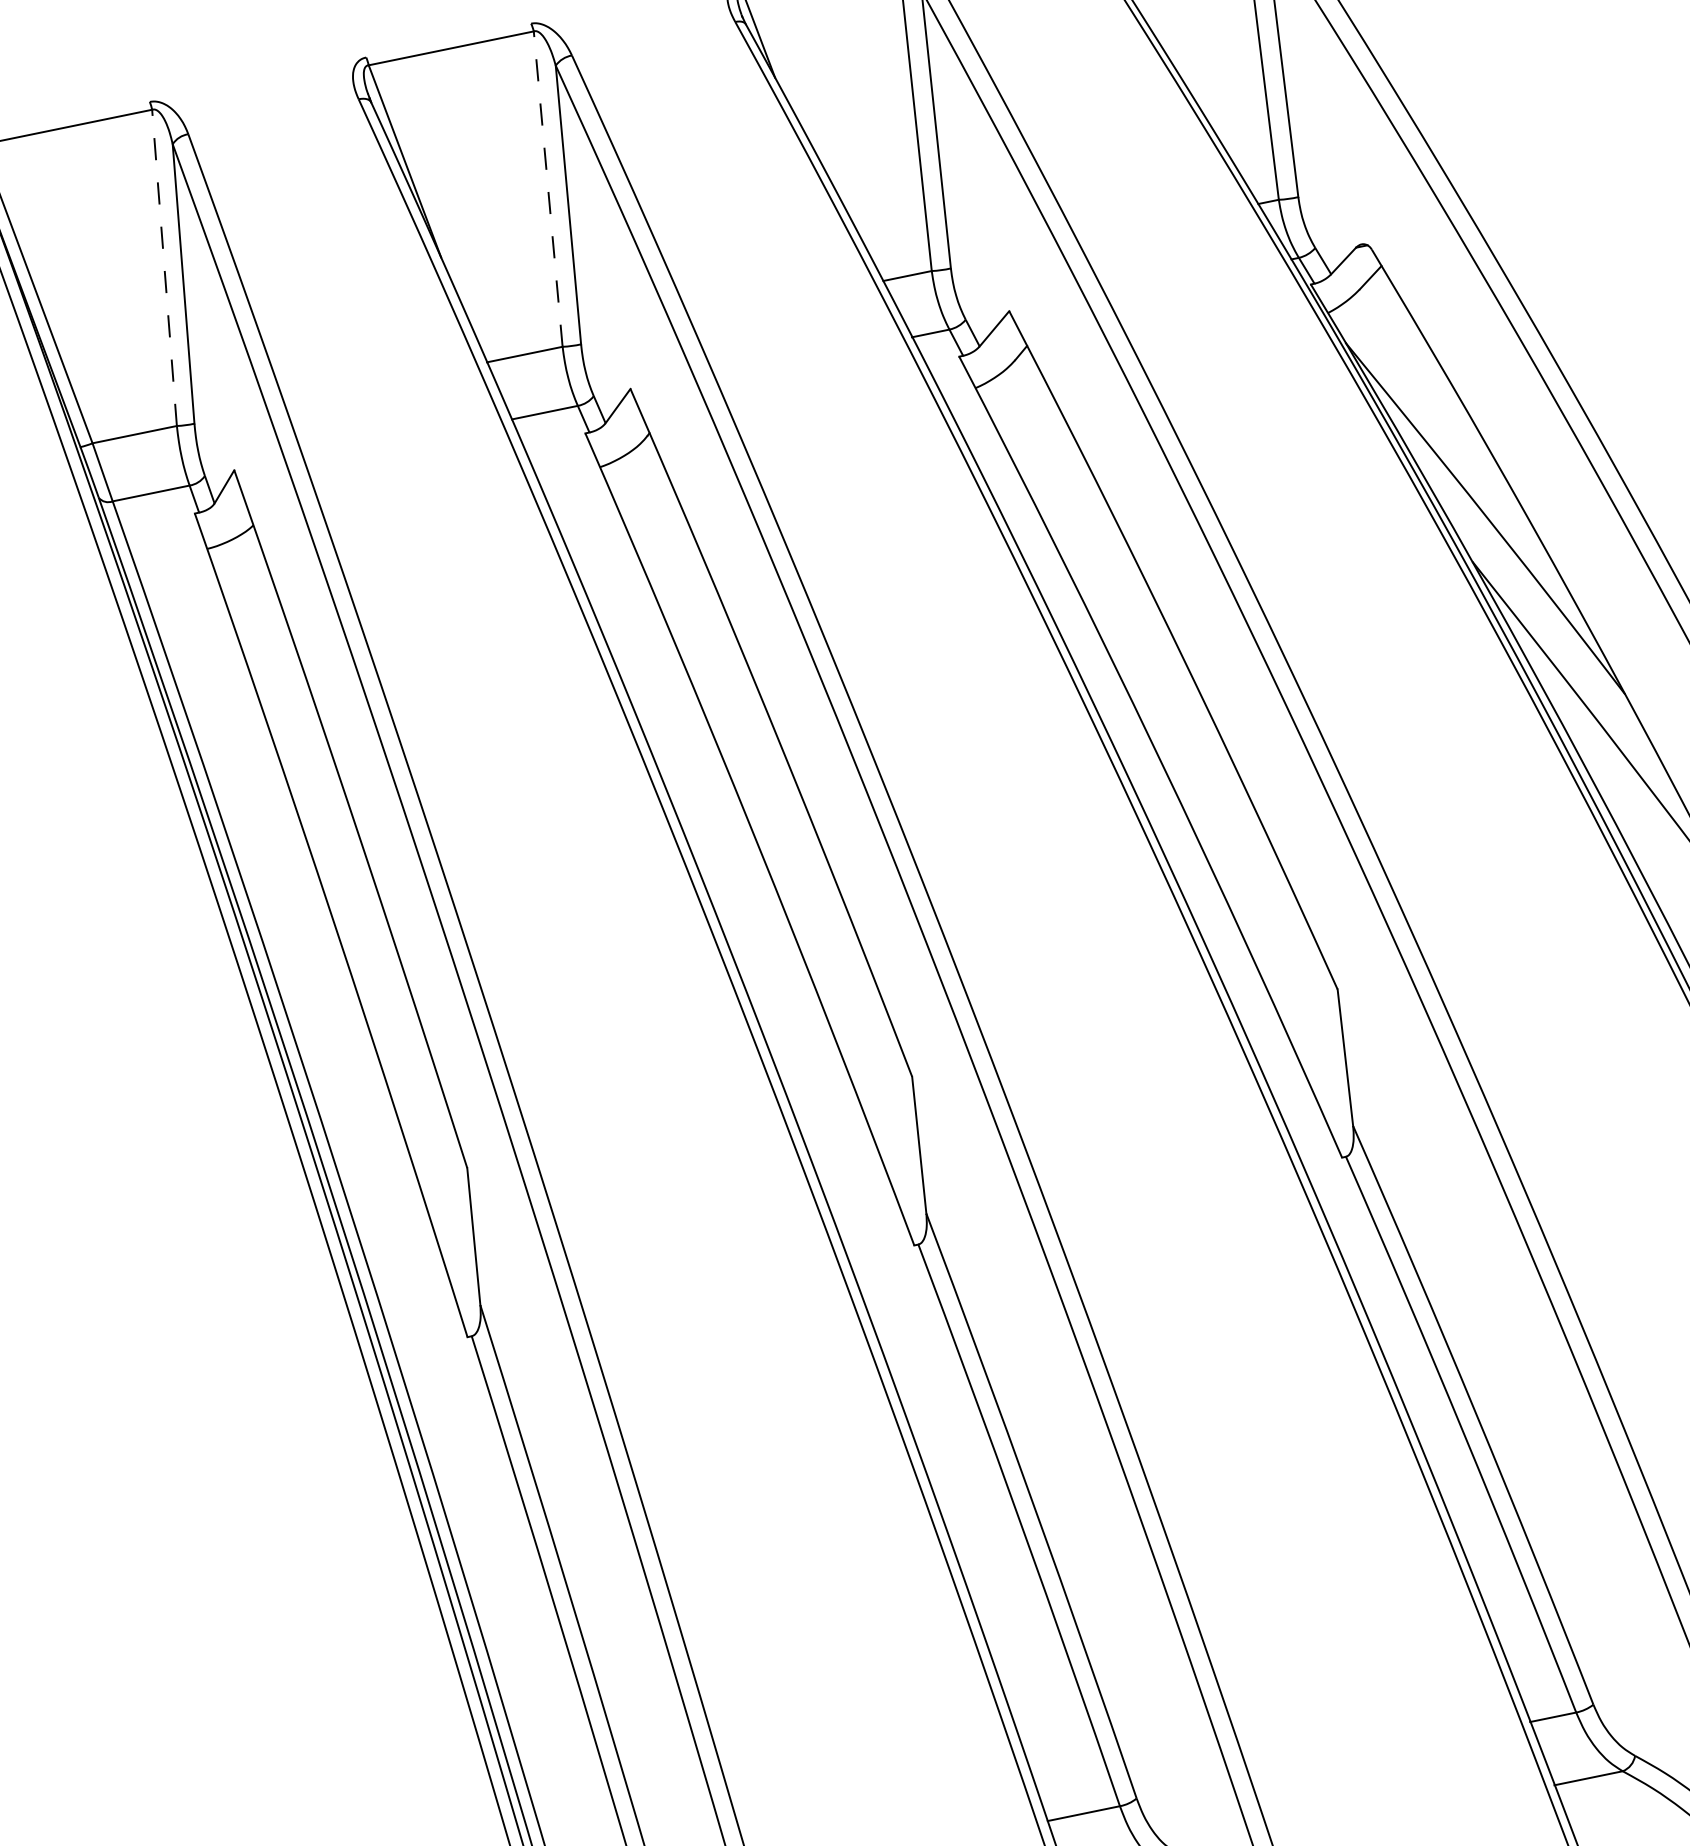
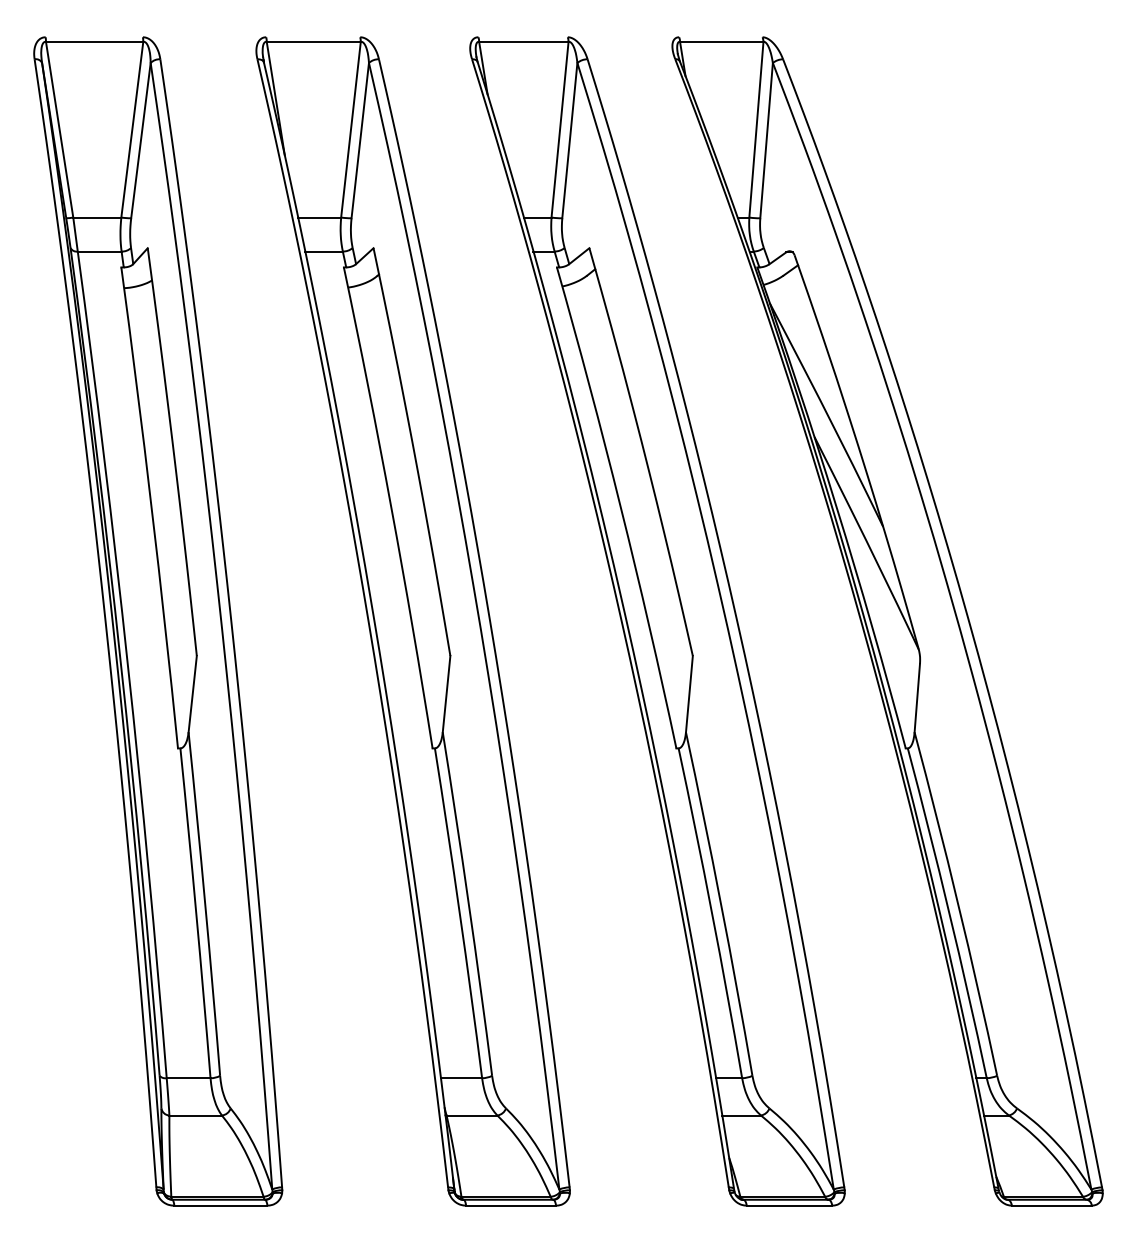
line: (549, 188) -> (351, 129), dashed -> solid
line: (164, 267) -> (132, 129), dashed -> solid

